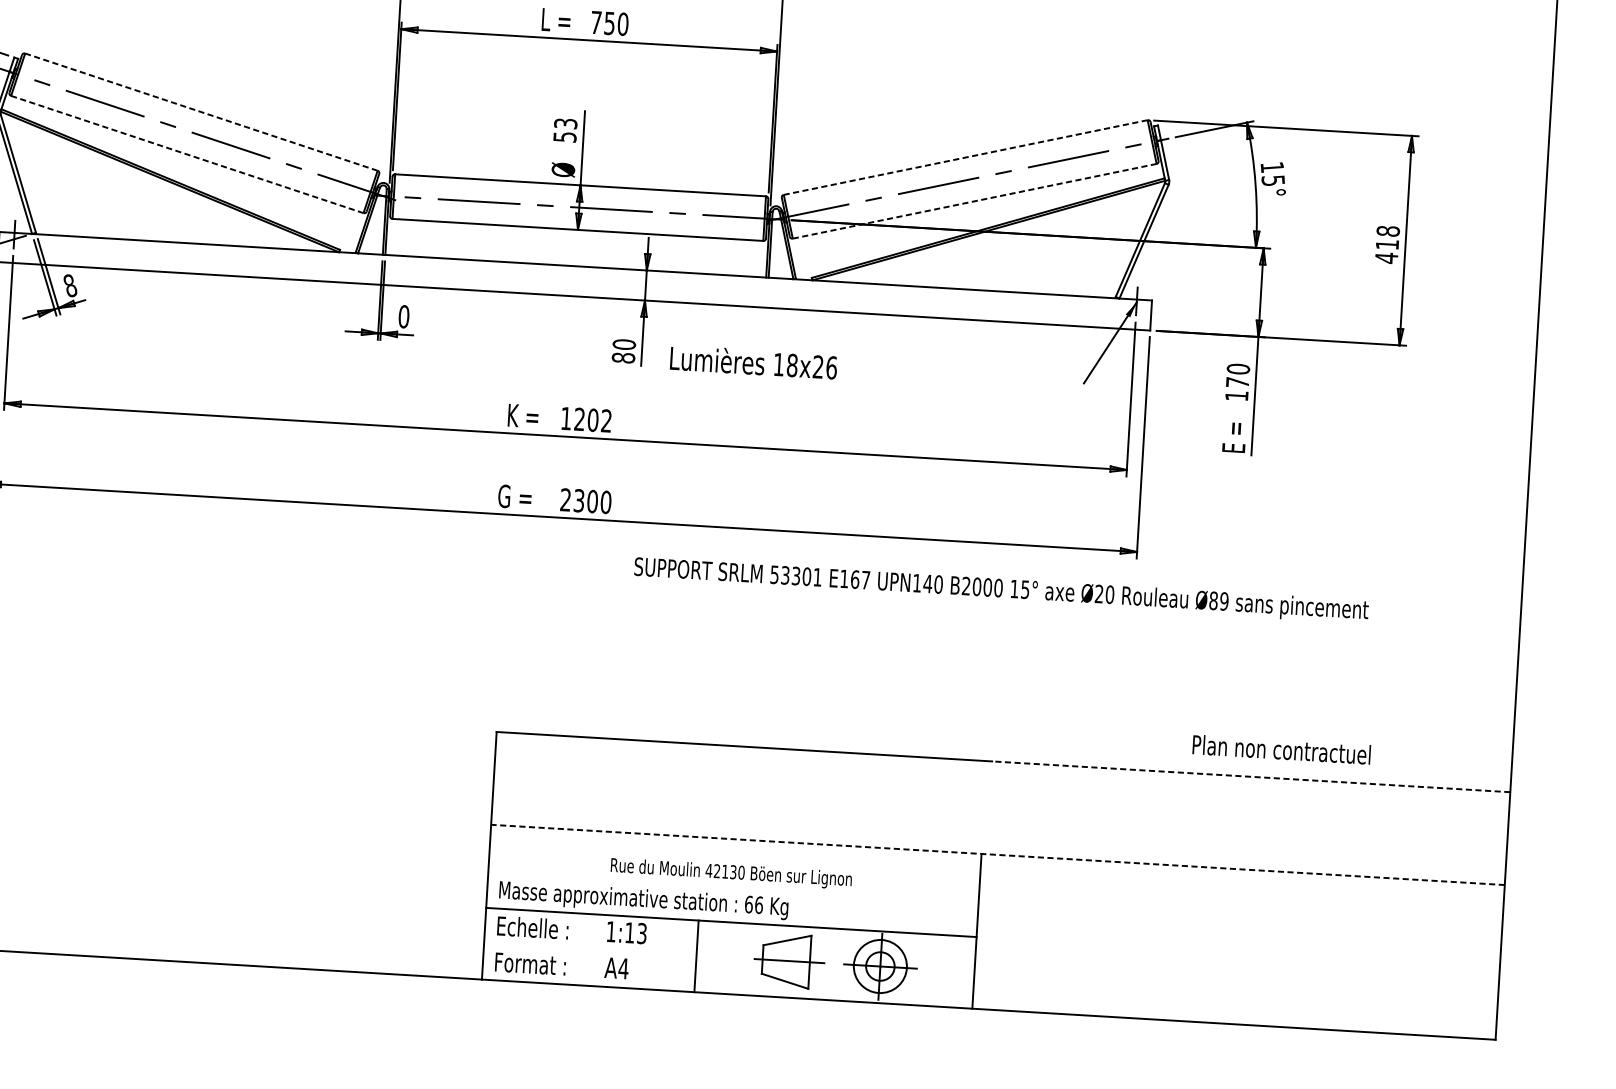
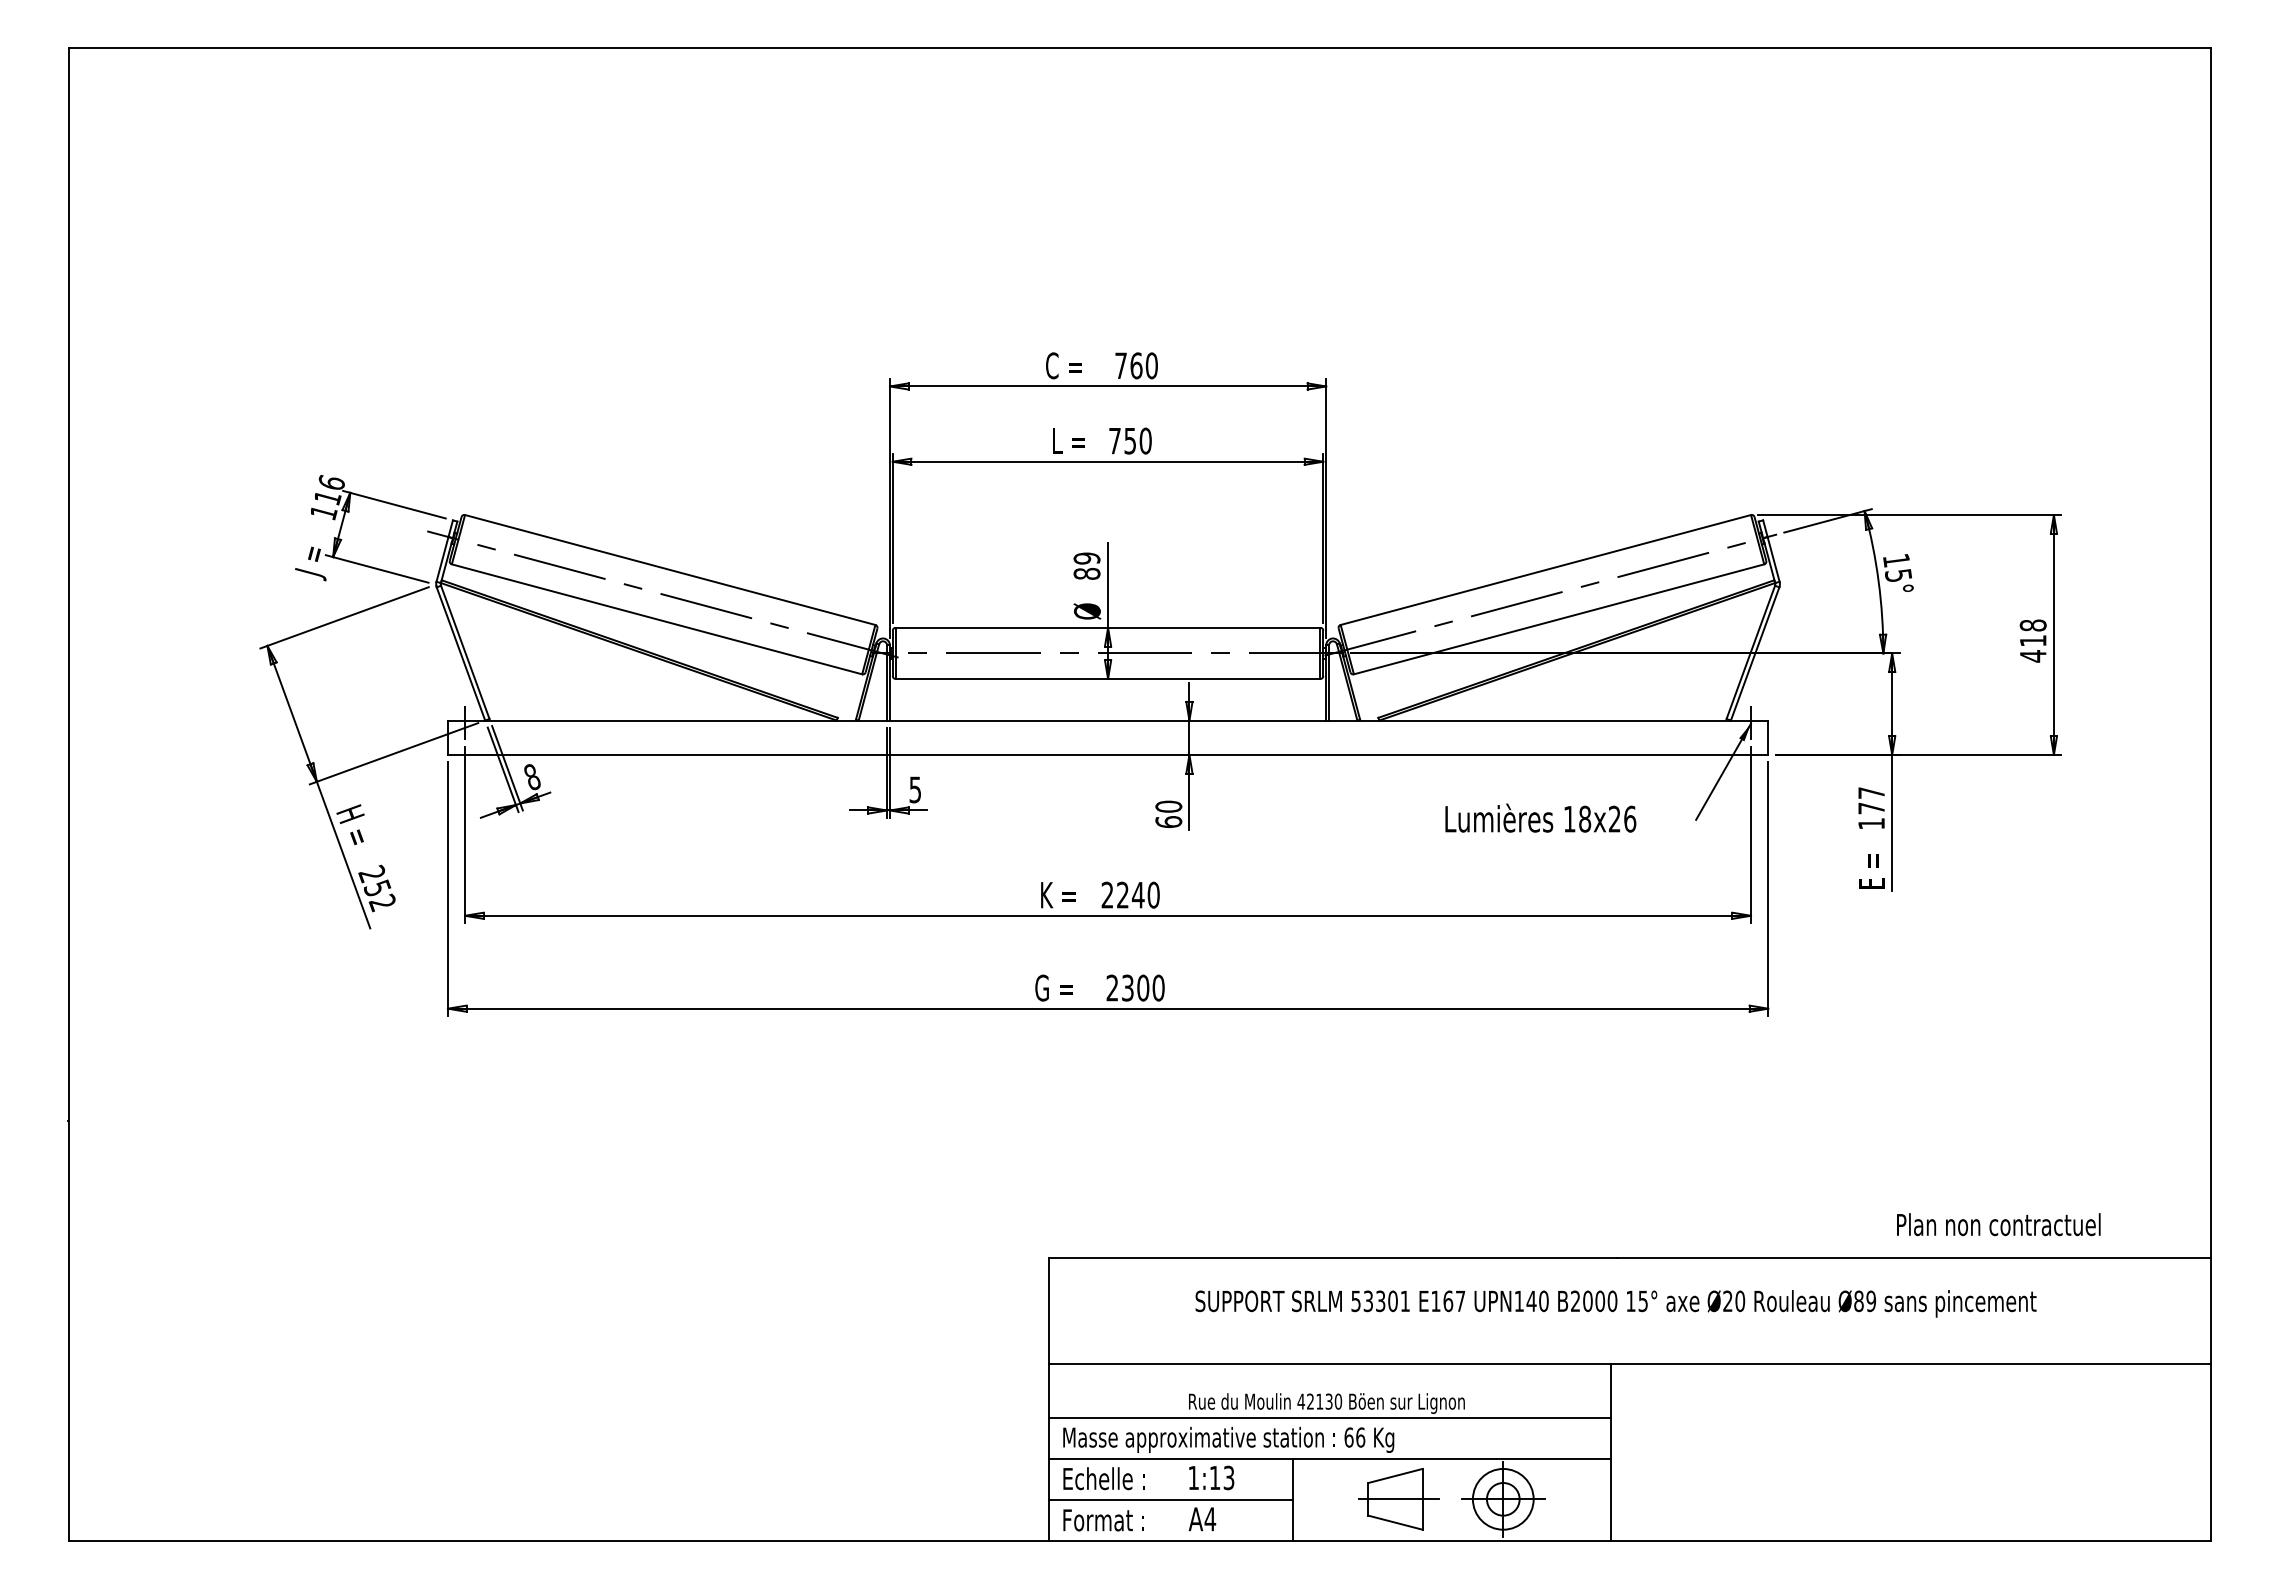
line: (200, 111) -> (669, 569), dashed -> solid
text: (565, 129) -> (1086, 565), 53 -> 89
line: (187, 154) -> (657, 619), dashed -> solid
line: (965, 157) -> (1545, 570), dashed -> solid
line: (975, 201) -> (1559, 619), dashed -> solid
text: (404, 316) -> (915, 789), 0 -> 5
text: (623, 358) -> (1168, 822), 80 -> 60
text: (753, 361) -> (1540, 817), moved
text: (1238, 369) -> (1871, 793), 170 -> 177
text: (586, 419) -> (1130, 894), 1202 -> 2240
text: (1001, 590) -> (1615, 1303), moved
text: (1281, 749) -> (1998, 1224), moved
line: (1250, 776) -> (1913, 1257), dashed -> solid
line: (997, 854) -> (1629, 1363), dashed -> solid
line: (733, 886) -> (1330, 1418), added
line: (589, 950) -> (1170, 1500), added

